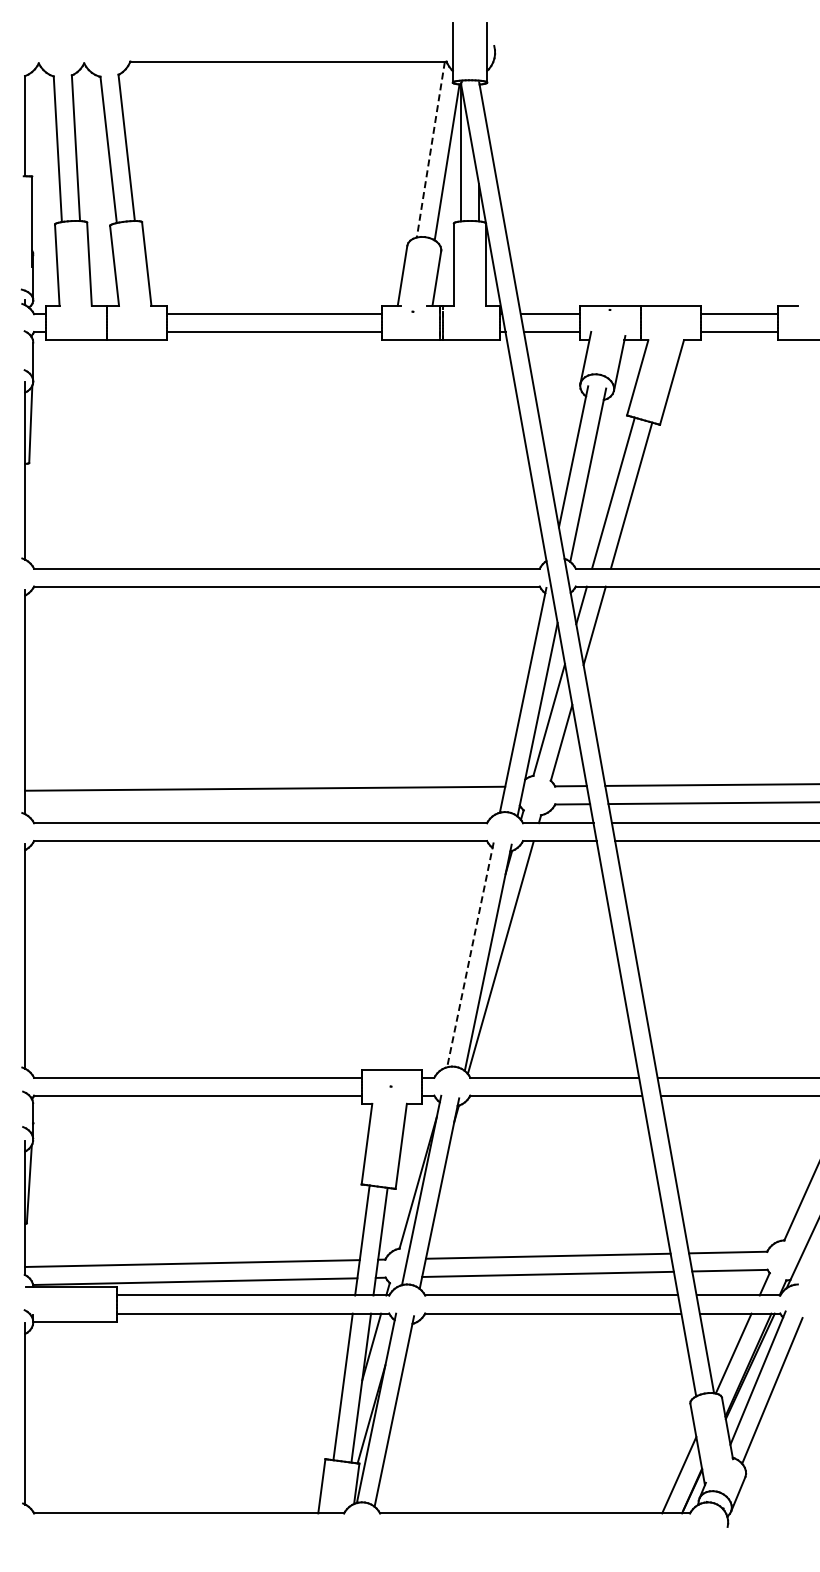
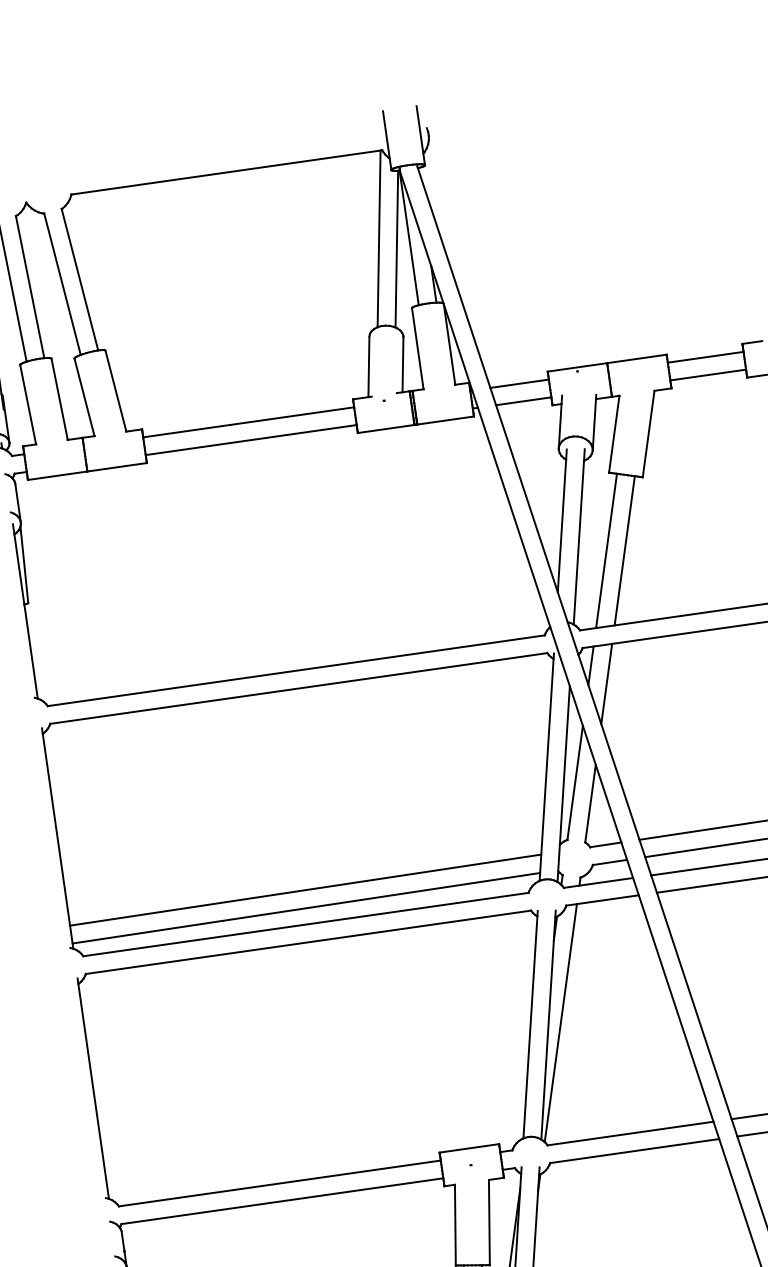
line: (430, 149) -> (378, 238), dashed -> solid
line: (263, 806) -> (306, 907), added
line: (470, 954) -> (530, 1024), dashed -> solid

